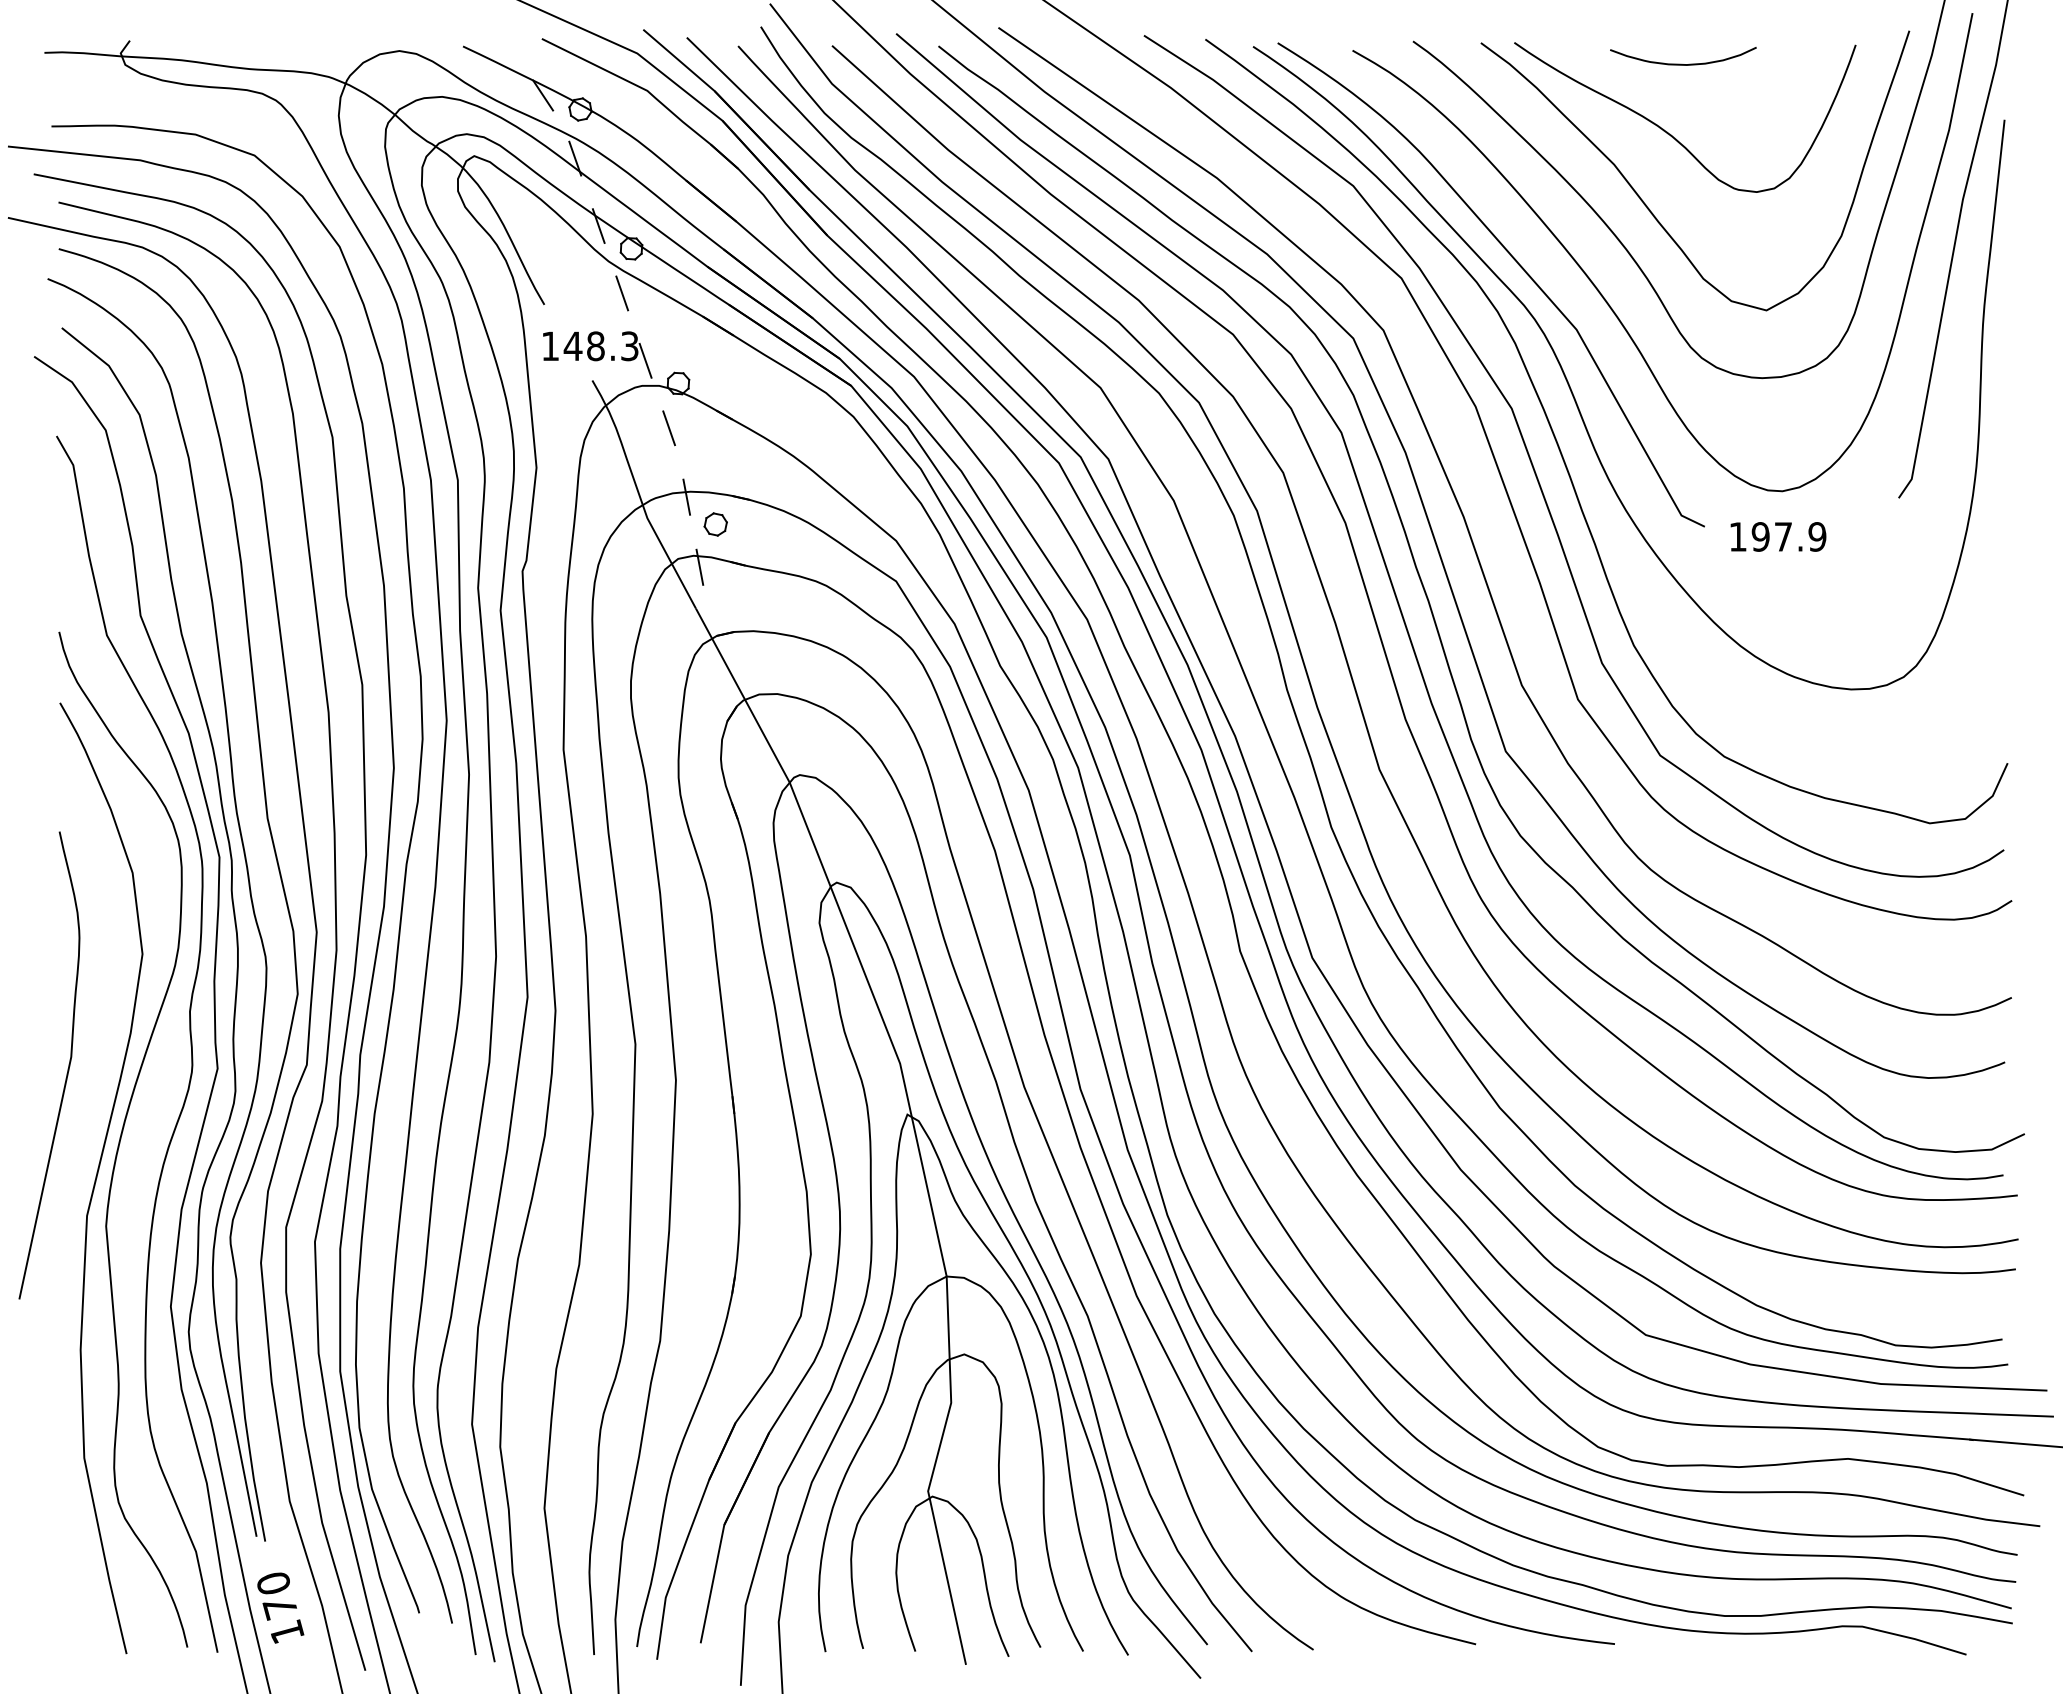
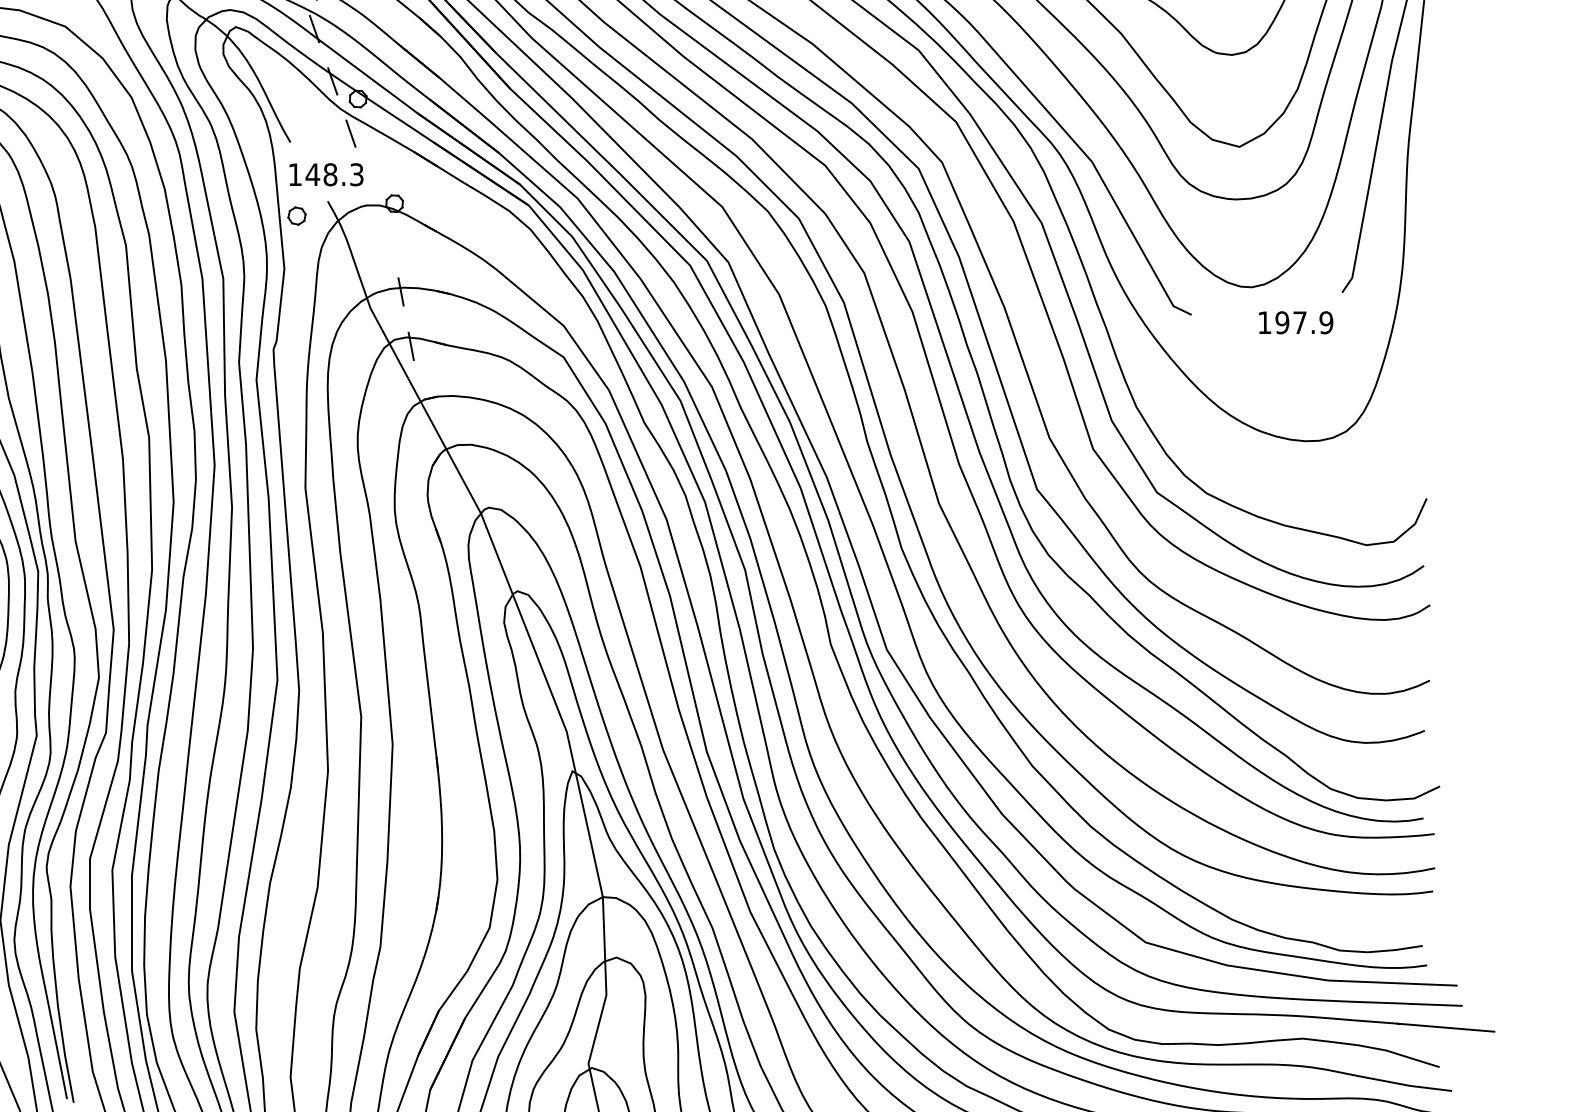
line: (645, 360) -> (369, 185), removed
line: (668, 428) -> (386, 238), removed
part: (715, 524) -> (296, 216), moved
text: (1778, 536) -> (1296, 322), moved

